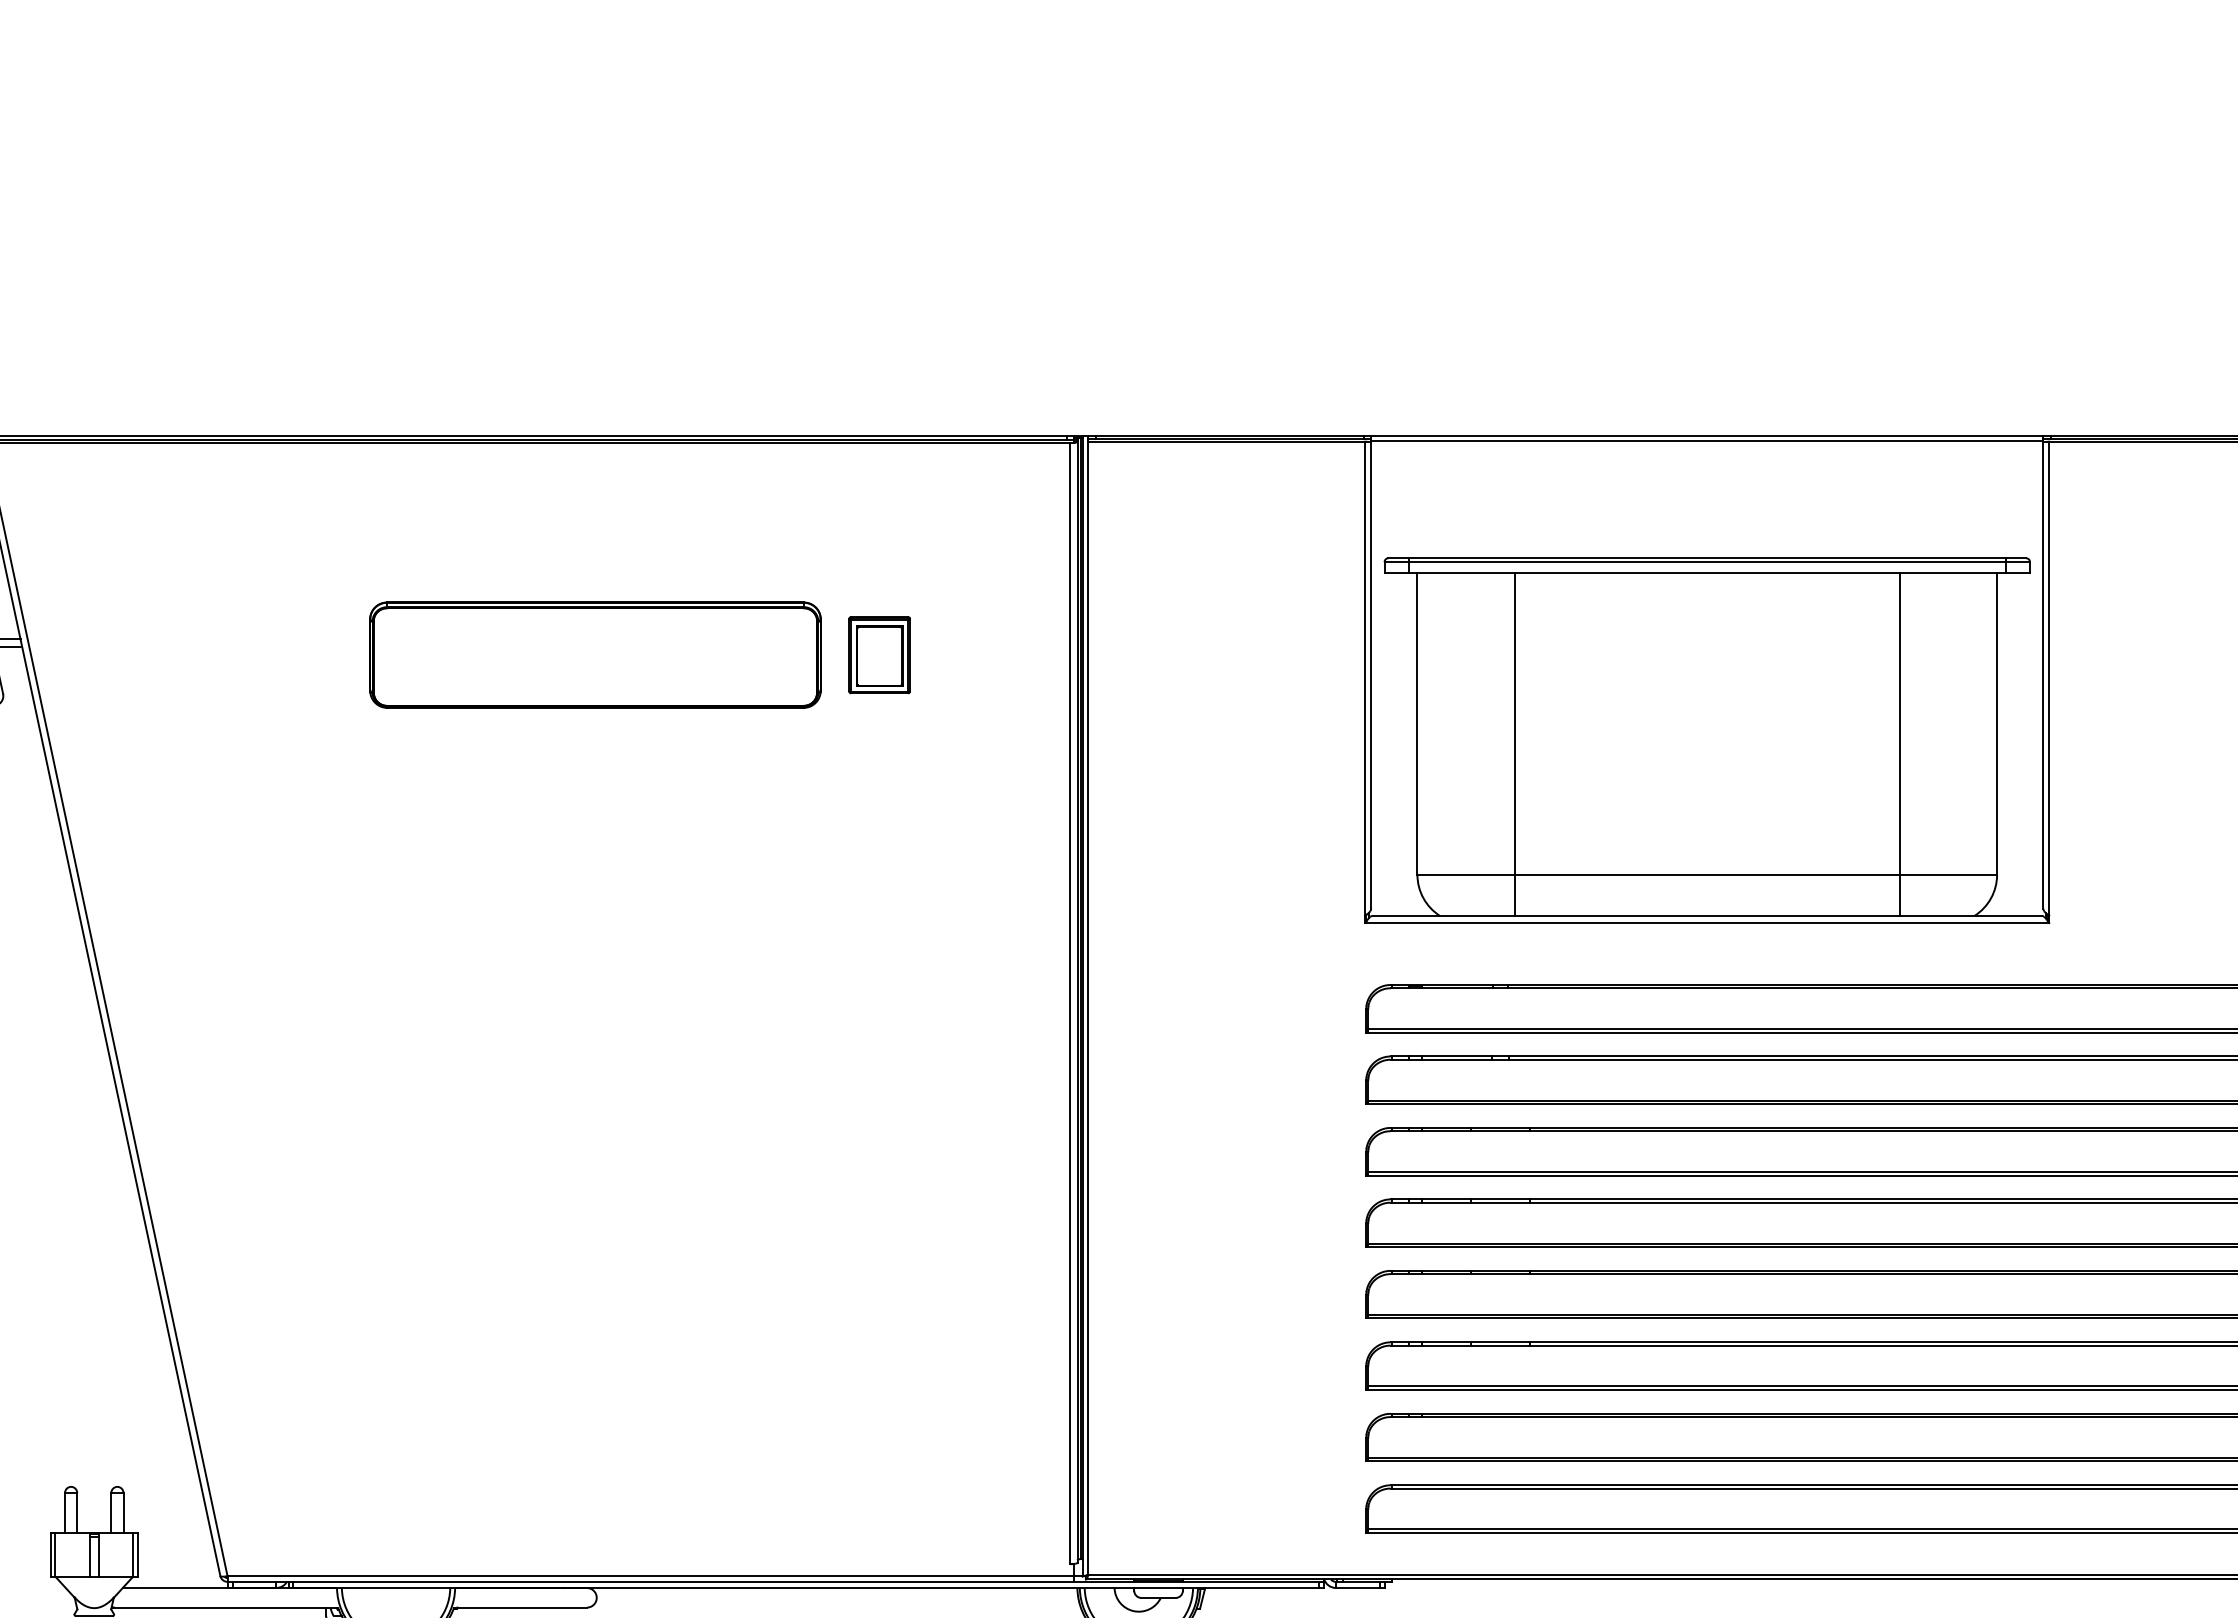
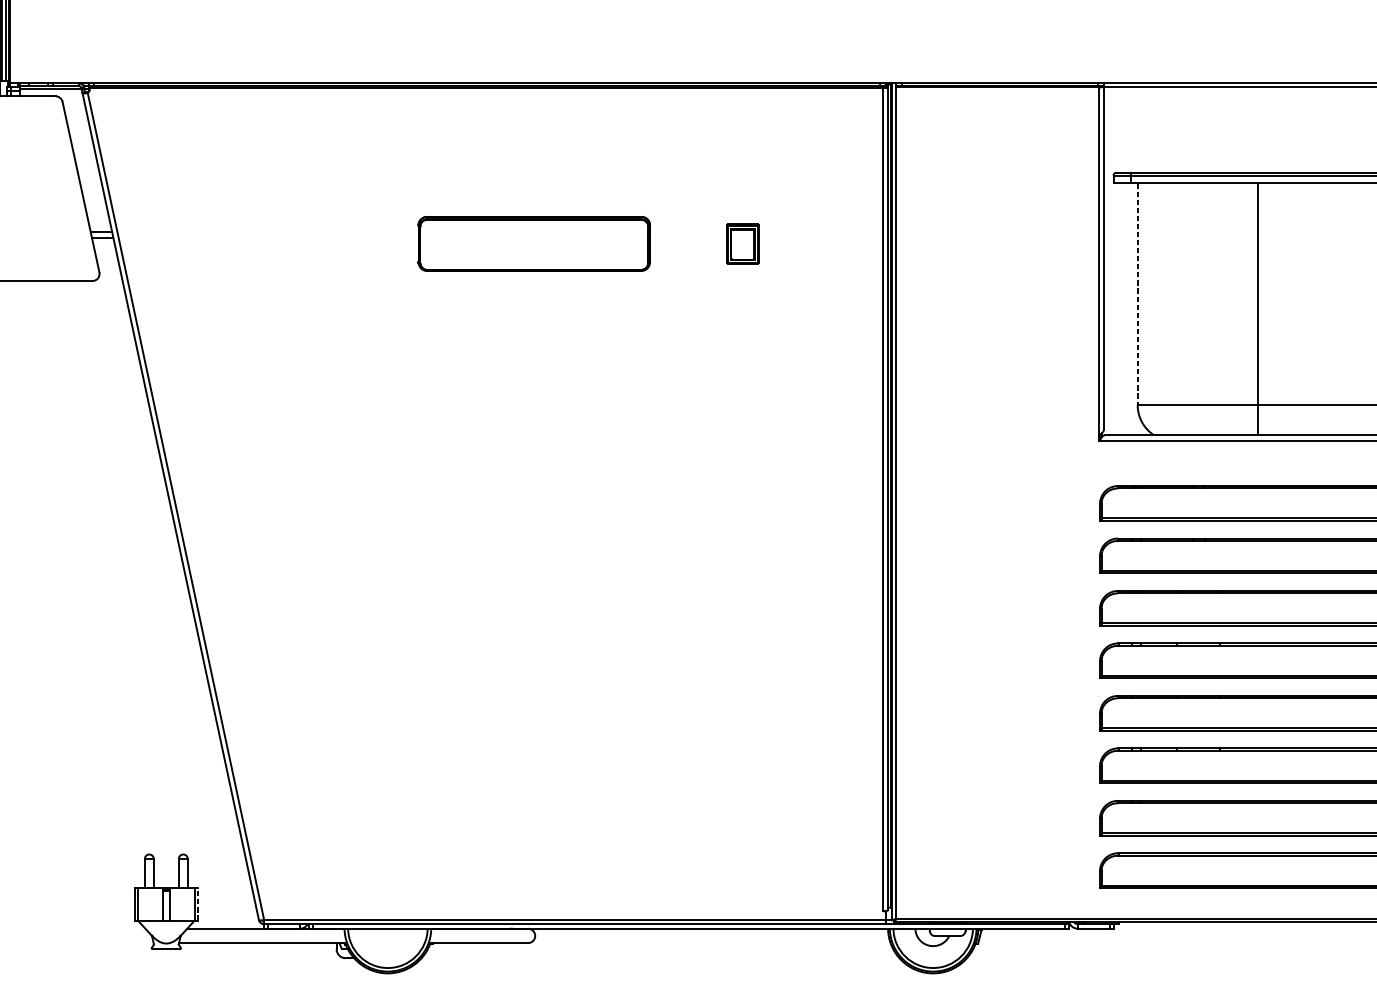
part: (595, 654) -> (534, 243), size x0.7
part: (879, 655) -> (742, 244), size x0.7
line: (1417, 724) -> (1137, 294), solid -> dashed
line: (1514, 743) -> (1257, 308), moved
line: (137, 1555) -> (198, 904), solid -> dashed

